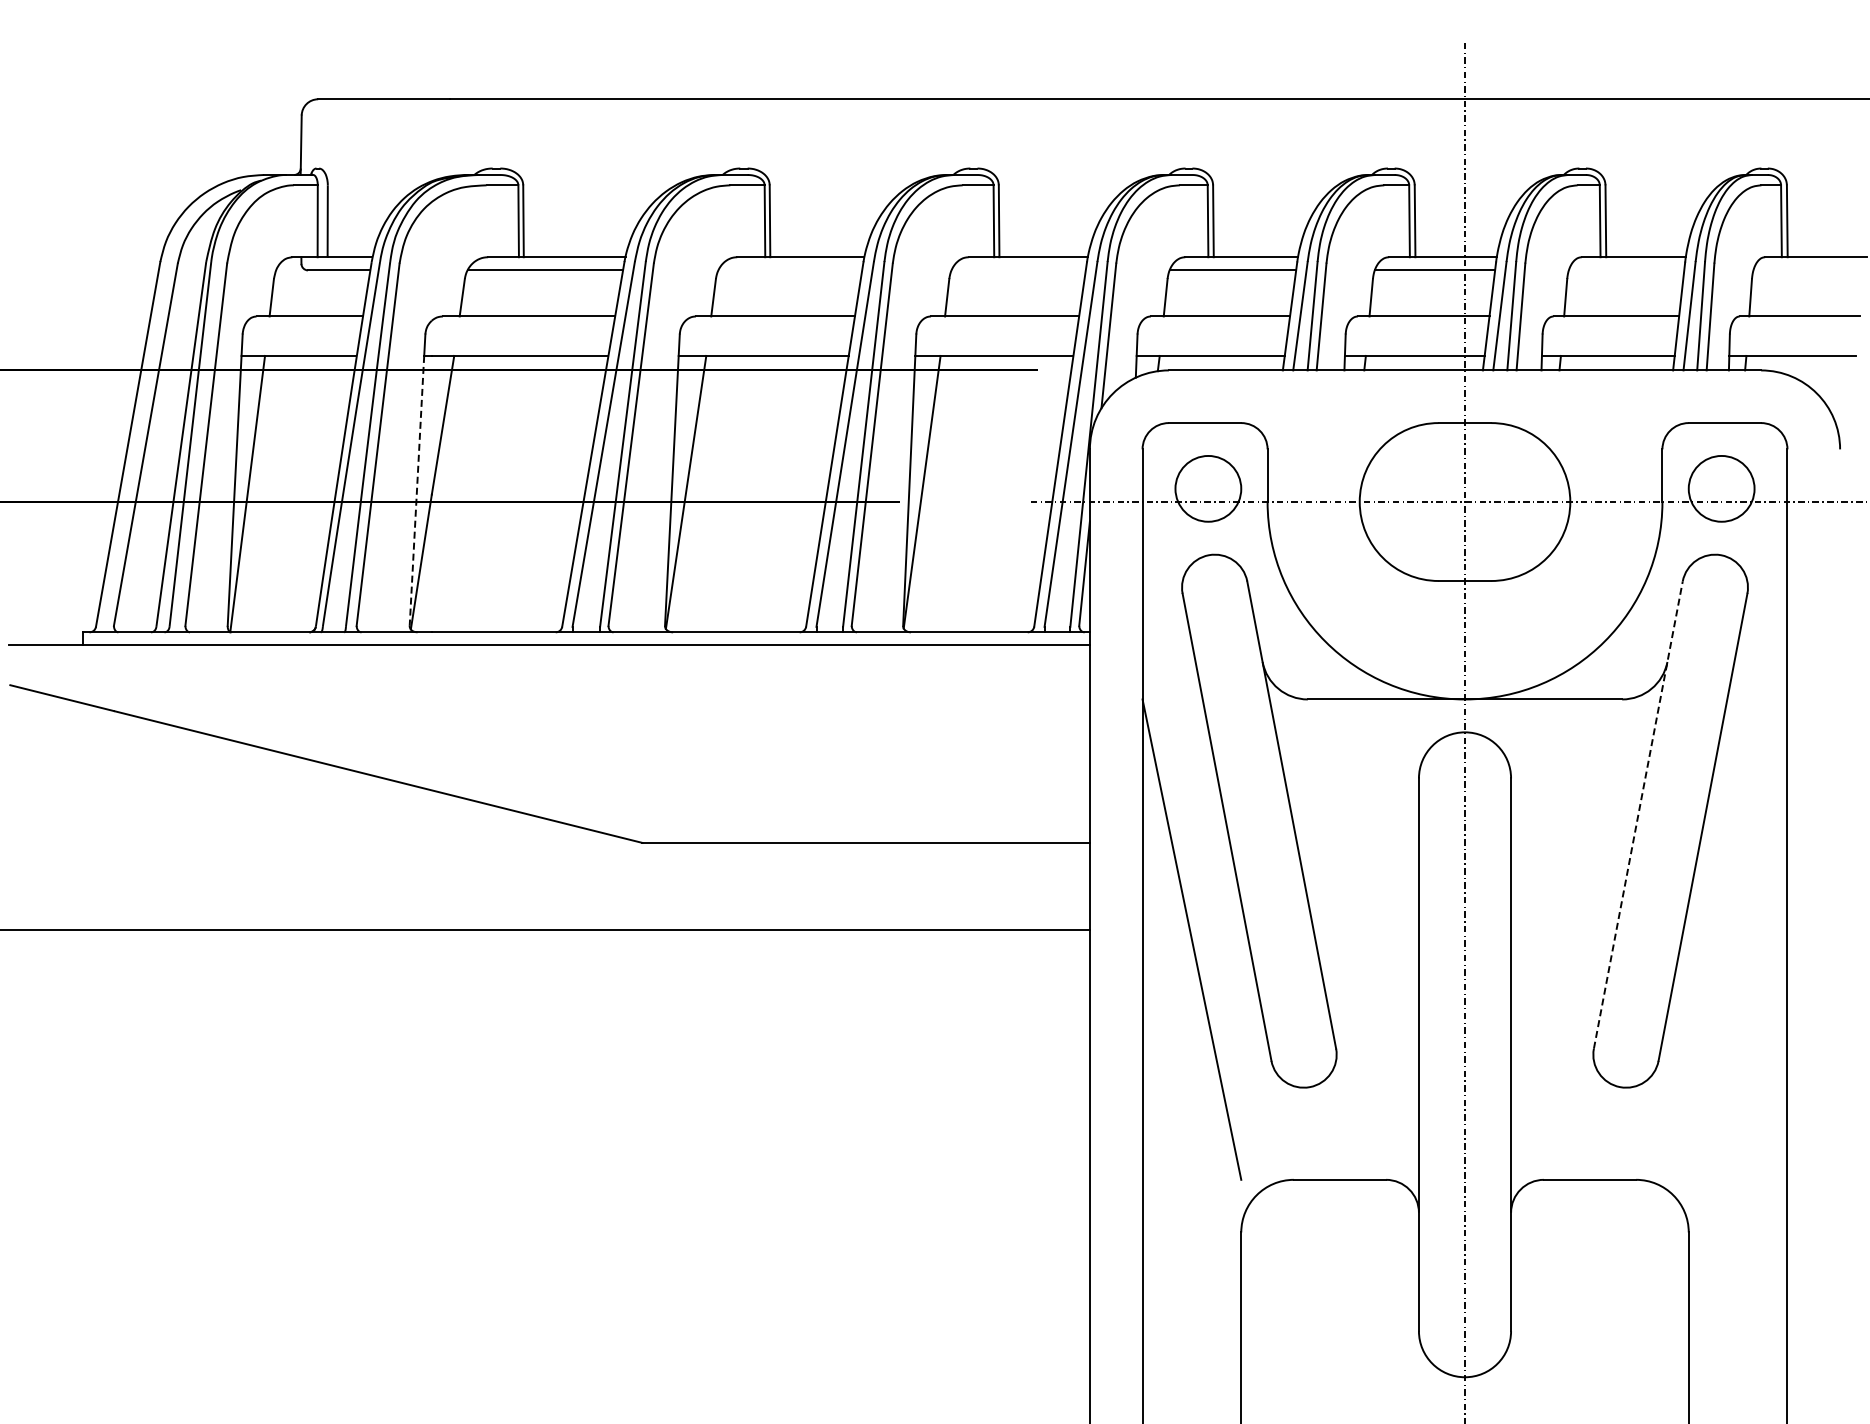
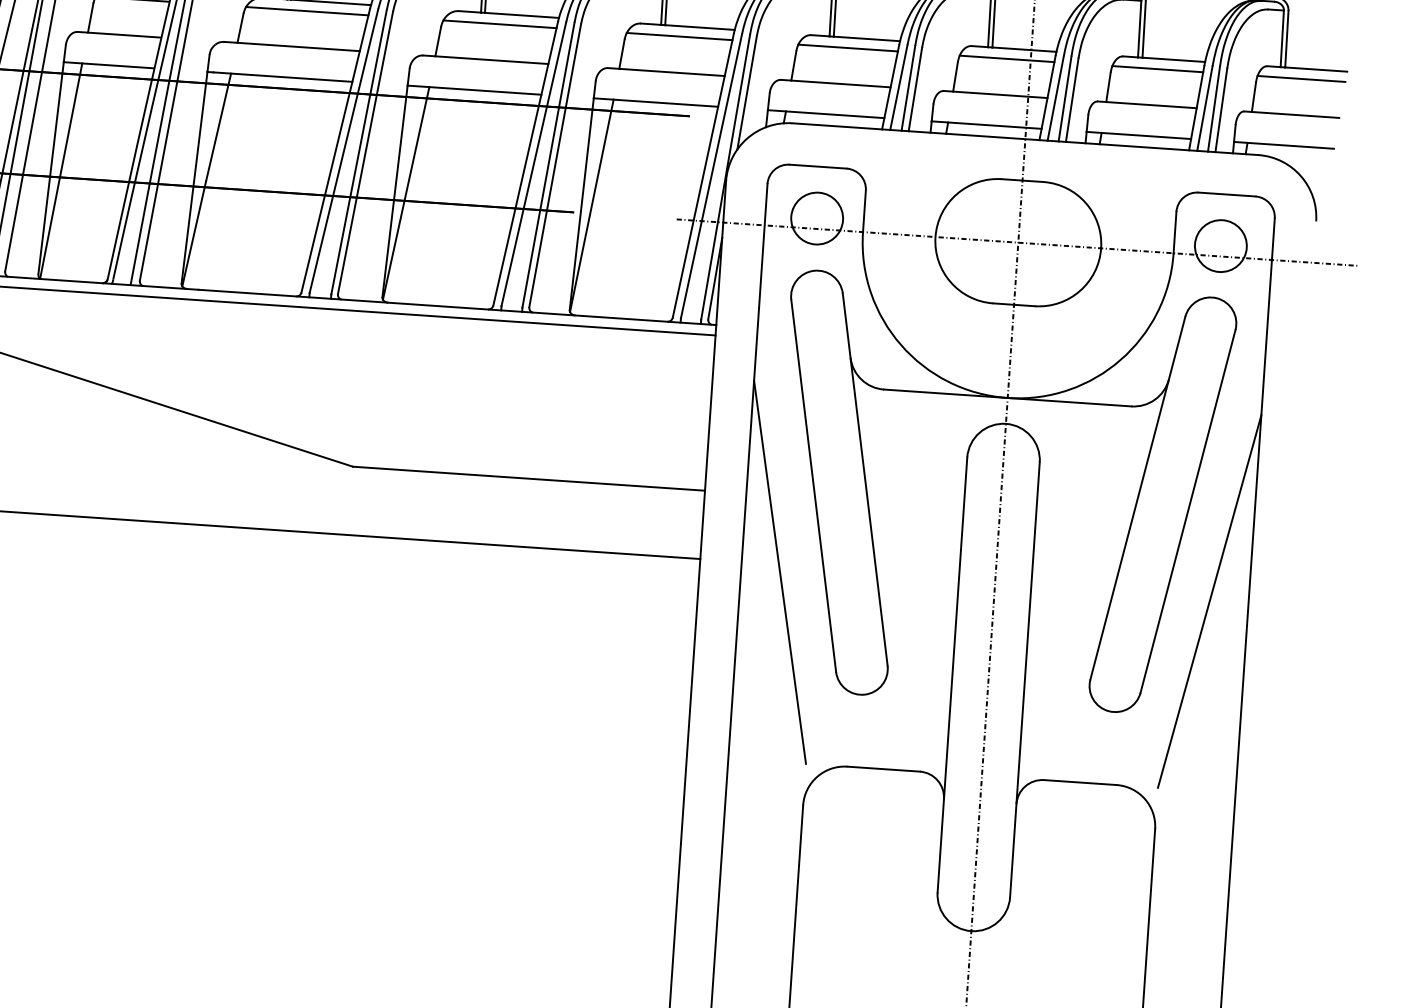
line: (790, 270) -> (500, 24), added
line: (1018, 270) -> (679, 36), added
line: (1626, 270) -> (1157, 69), added
line: (1809, 270) -> (1301, 79), added
line: (416, 491) -> (194, 178), dashed -> solid
line: (1638, 815) -> (1137, 498), dashed -> solid
line: (1737, 939) -> (1209, 601), added

